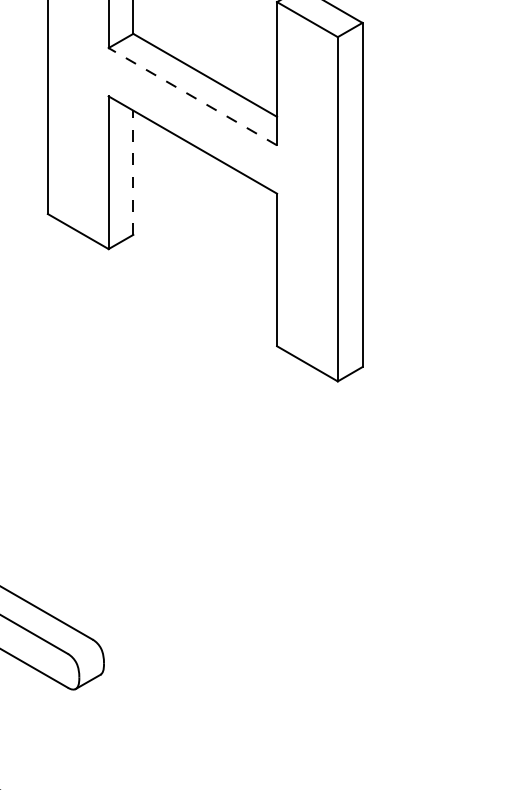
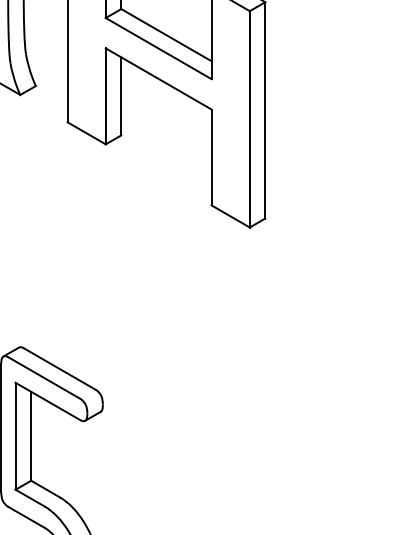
line: (192, 96) -> (158, 48), dashed -> solid
line: (133, 171) -> (121, 95), dashed -> solid

